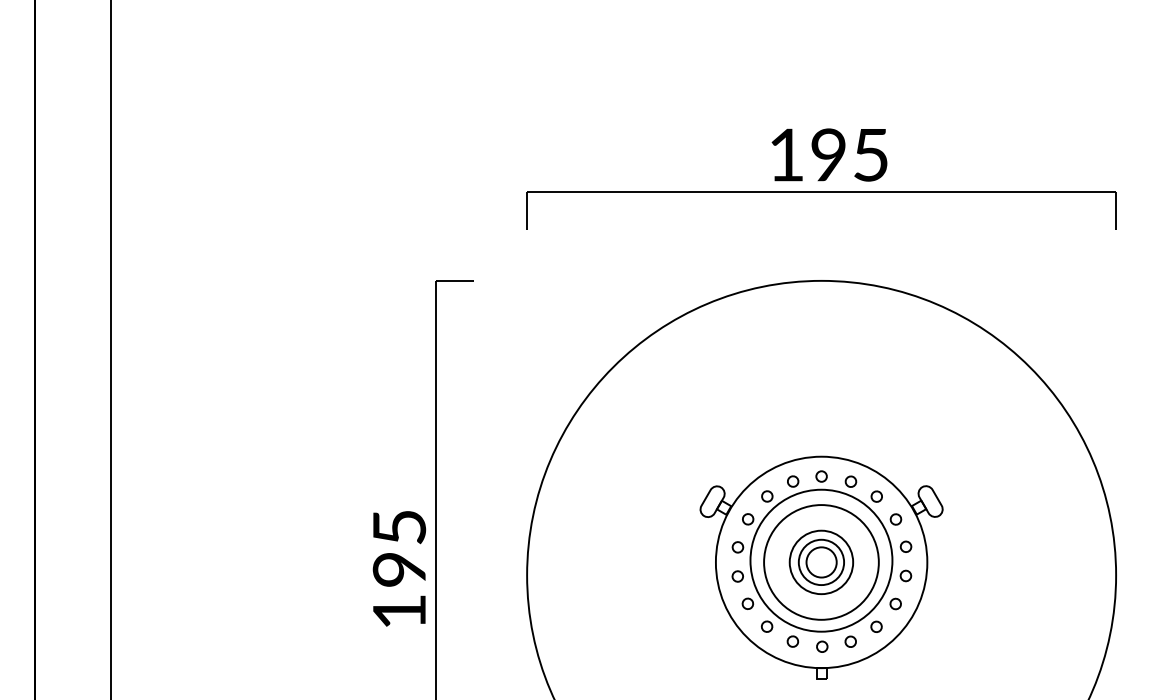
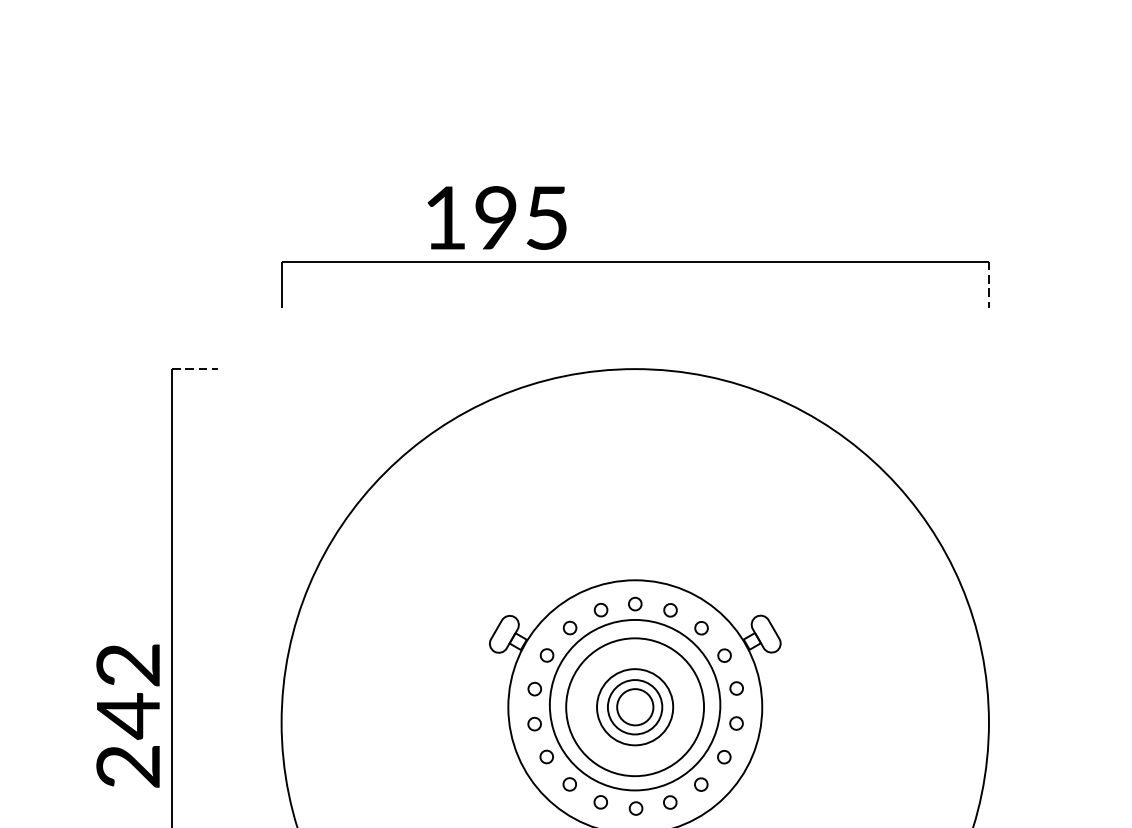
text: (829, 154) -> (497, 217), moved
line: (1116, 211) -> (989, 285), solid -> dashed
line: (455, 280) -> (195, 368), solid -> dashed
text: (399, 569) -> (128, 715), 195 -> 242

